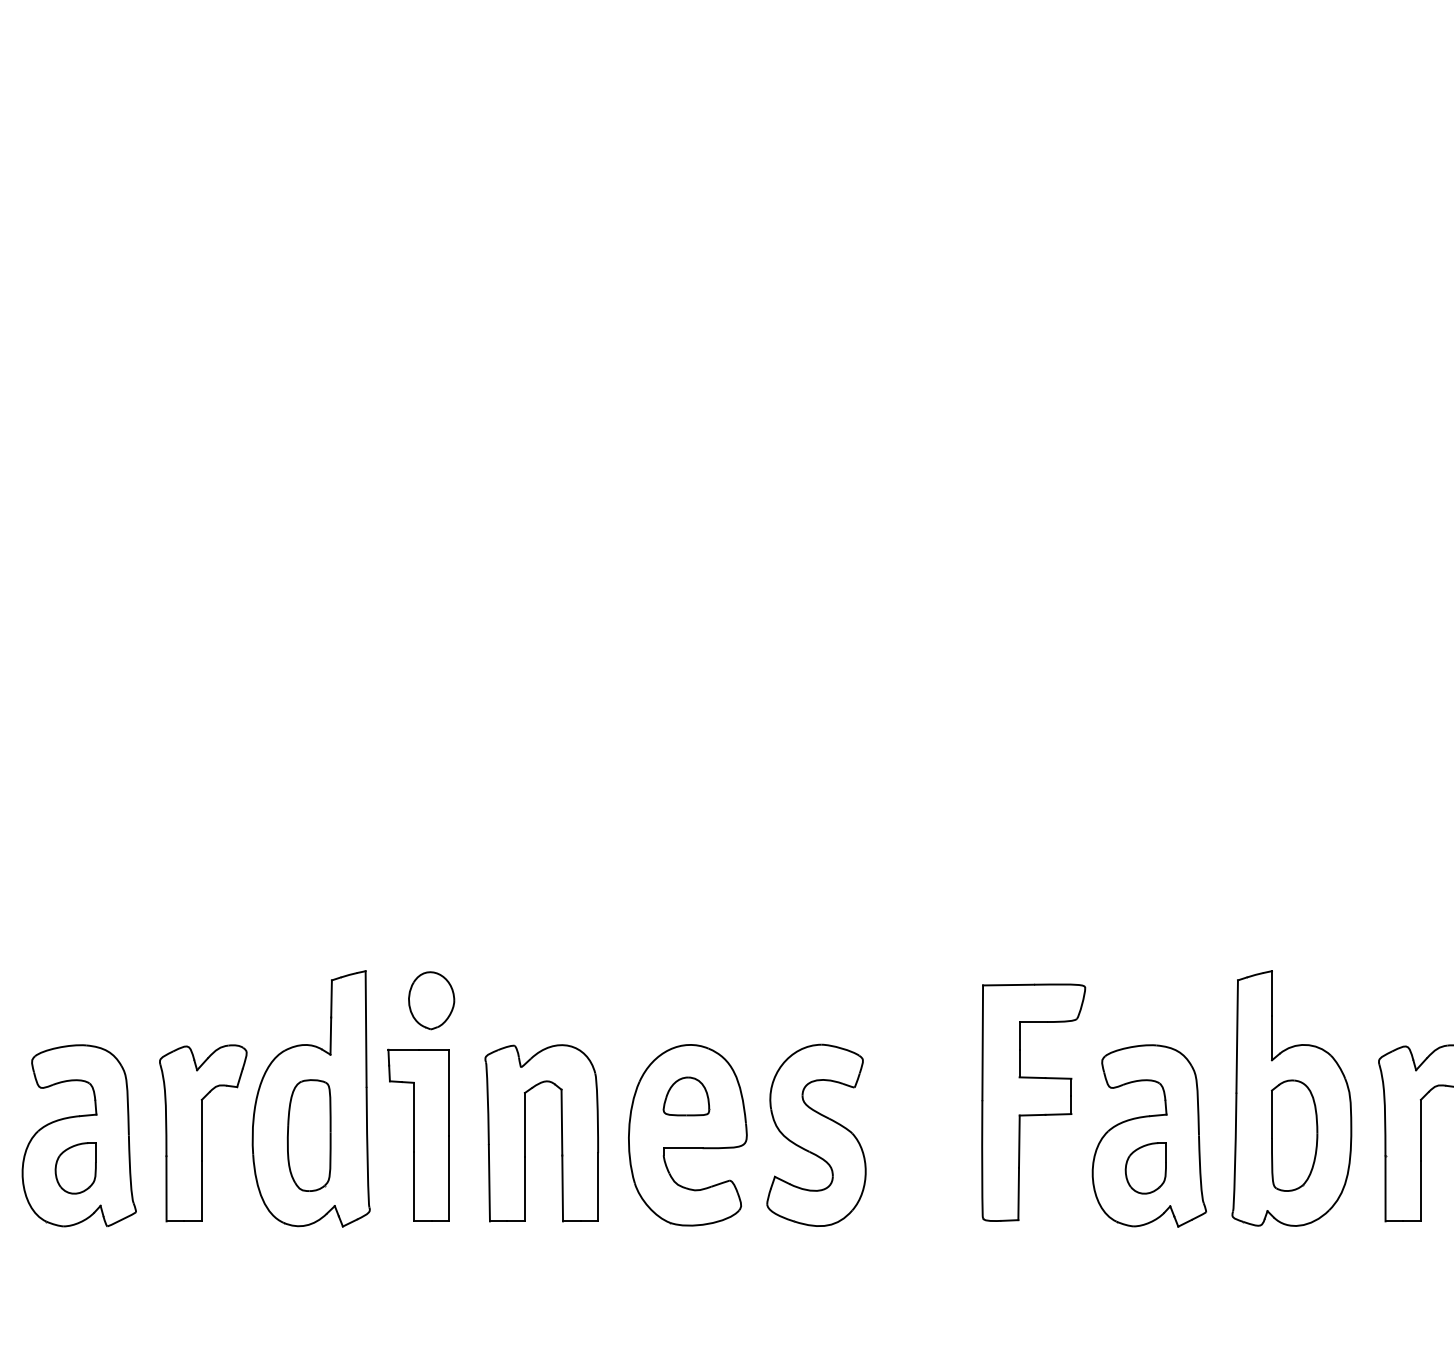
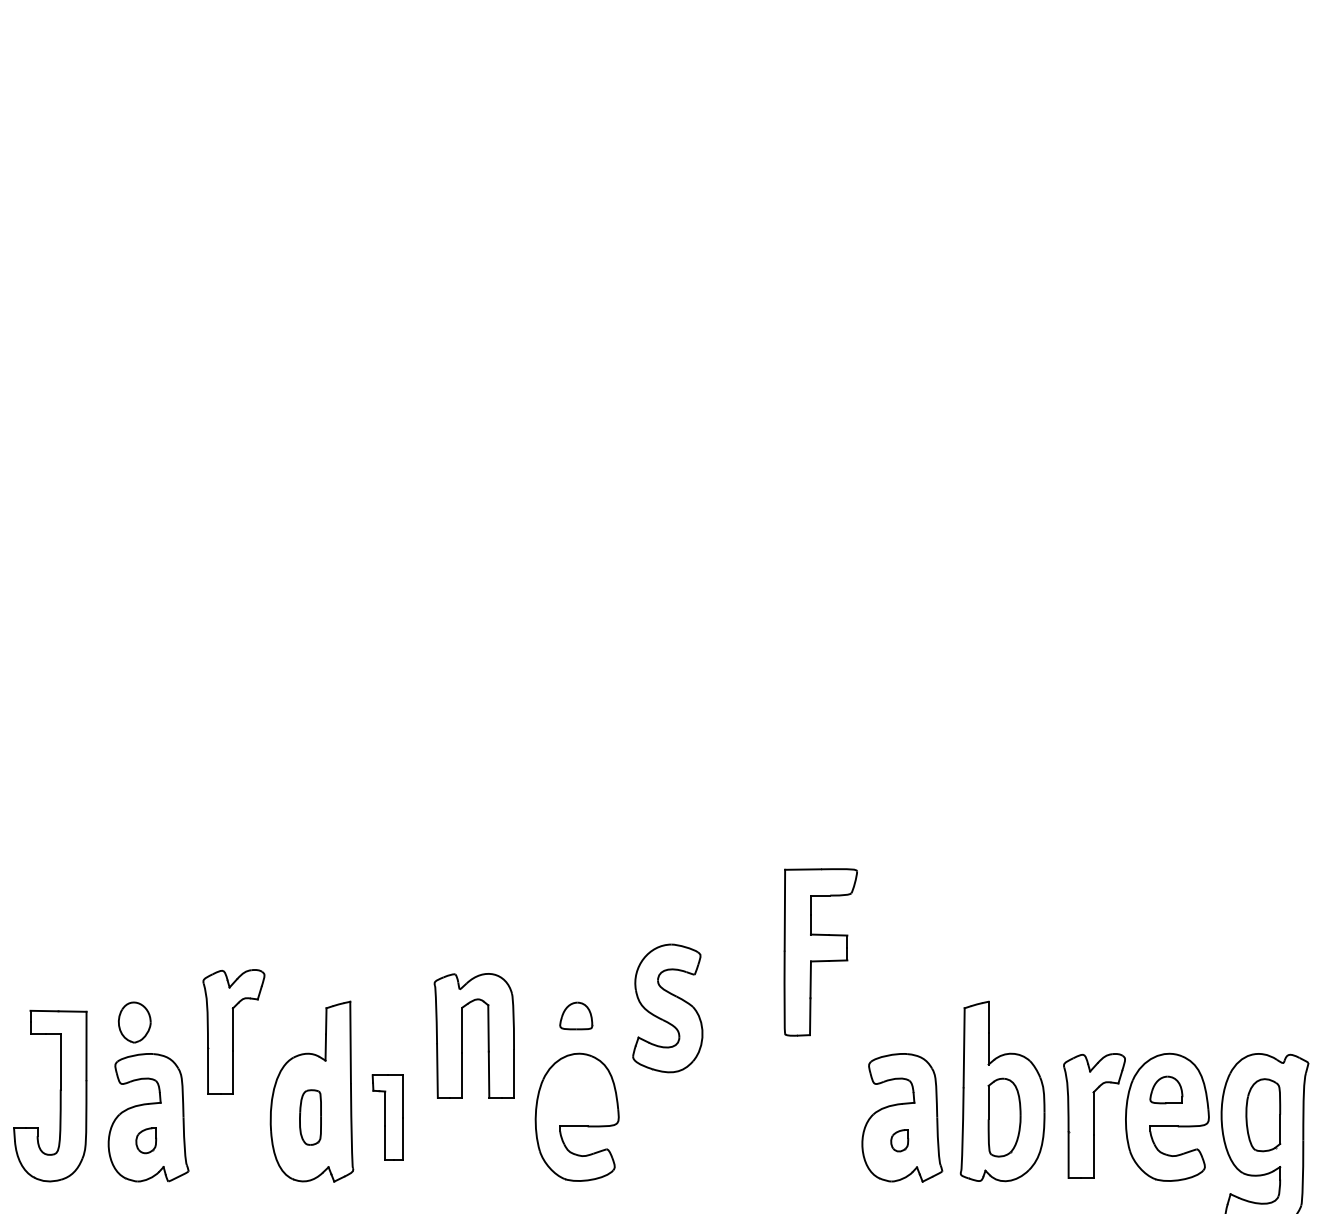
part: (431, 1000) -> (134, 1022), moved
part: (686, 1095) -> (576, 1015), moved
part: (1033, 1102) -> (820, 952), moved
part: (202, 1132) -> (233, 1031), moved
part: (524, 1132) -> (462, 1035), moved
part: (309, 1135) -> (310, 1117), size x0.7
part: (418, 1135) -> (387, 1117), size x0.7
part: (816, 1135) -> (667, 1008), moved
part: (76, 1168) -> (146, 1140), size x0.7
part: (1145, 1168) -> (899, 1140), size x0.6

